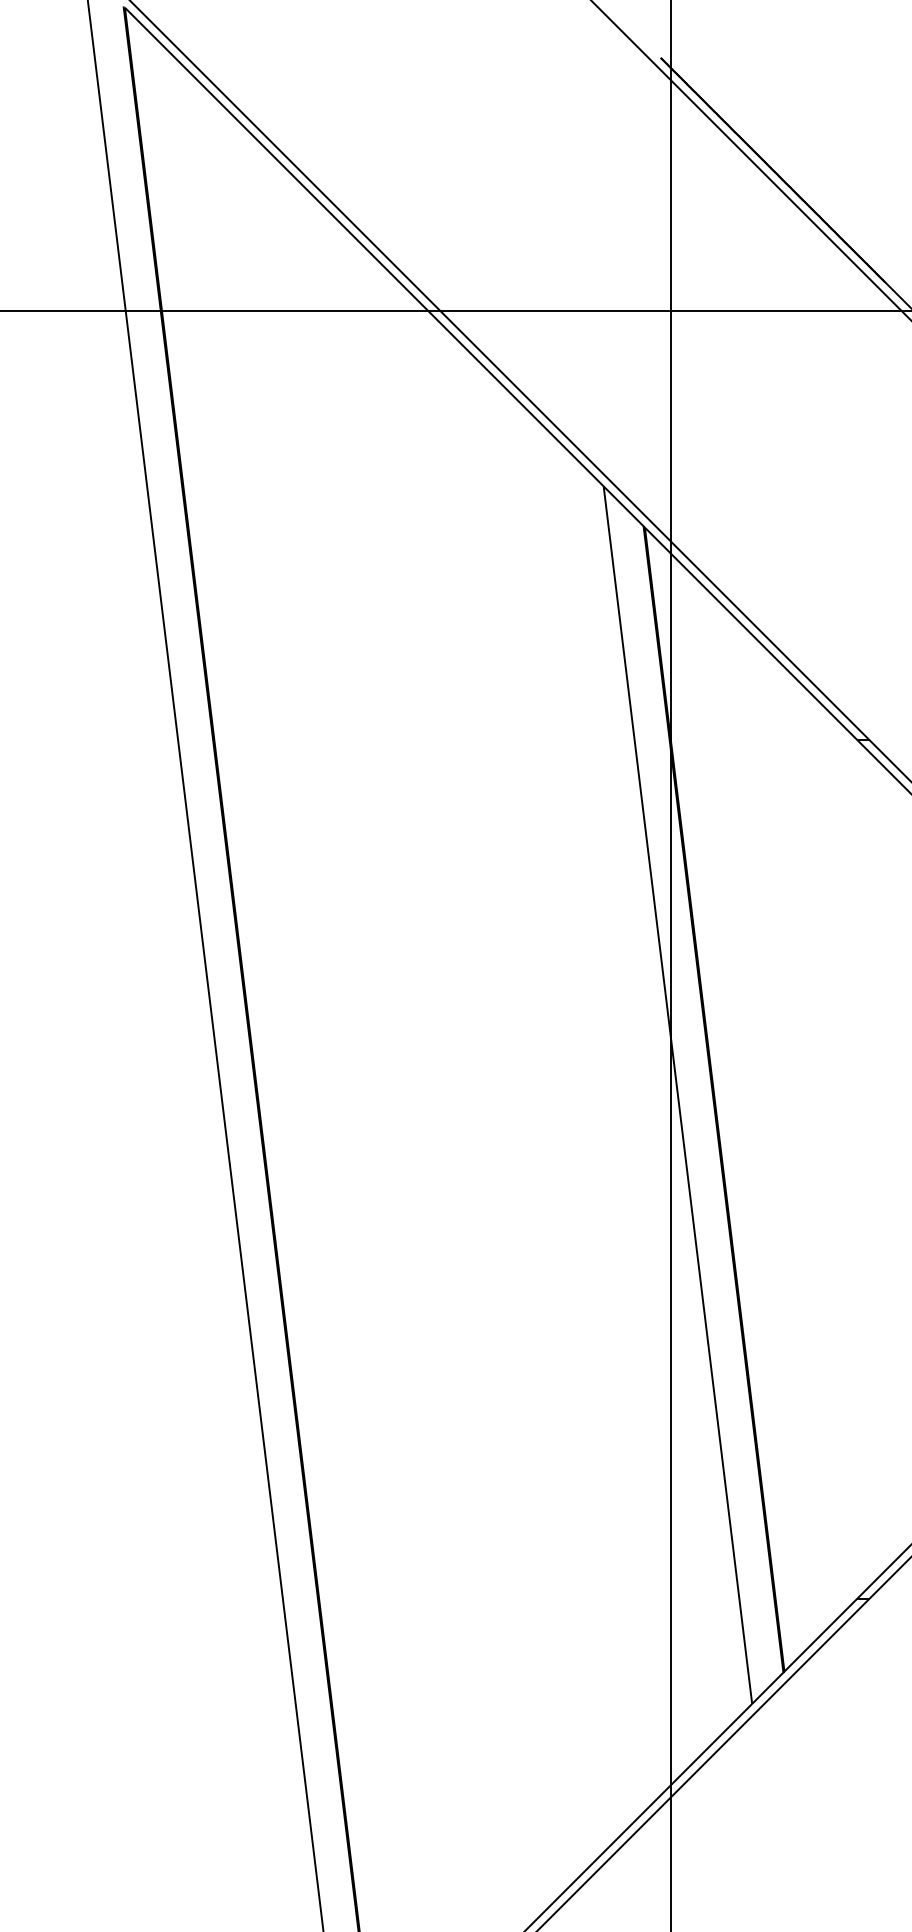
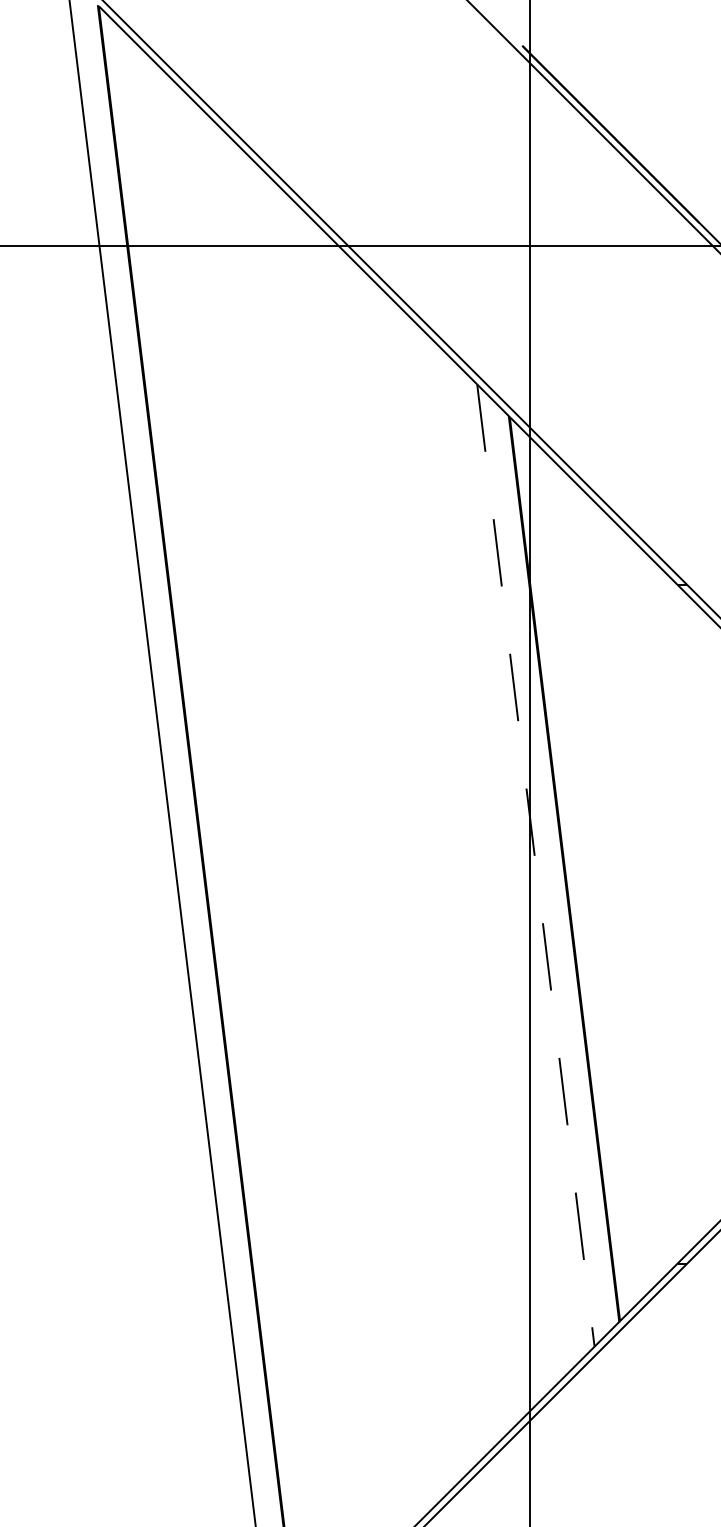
line: (677, 1095) -> (535, 865), solid -> dashed

